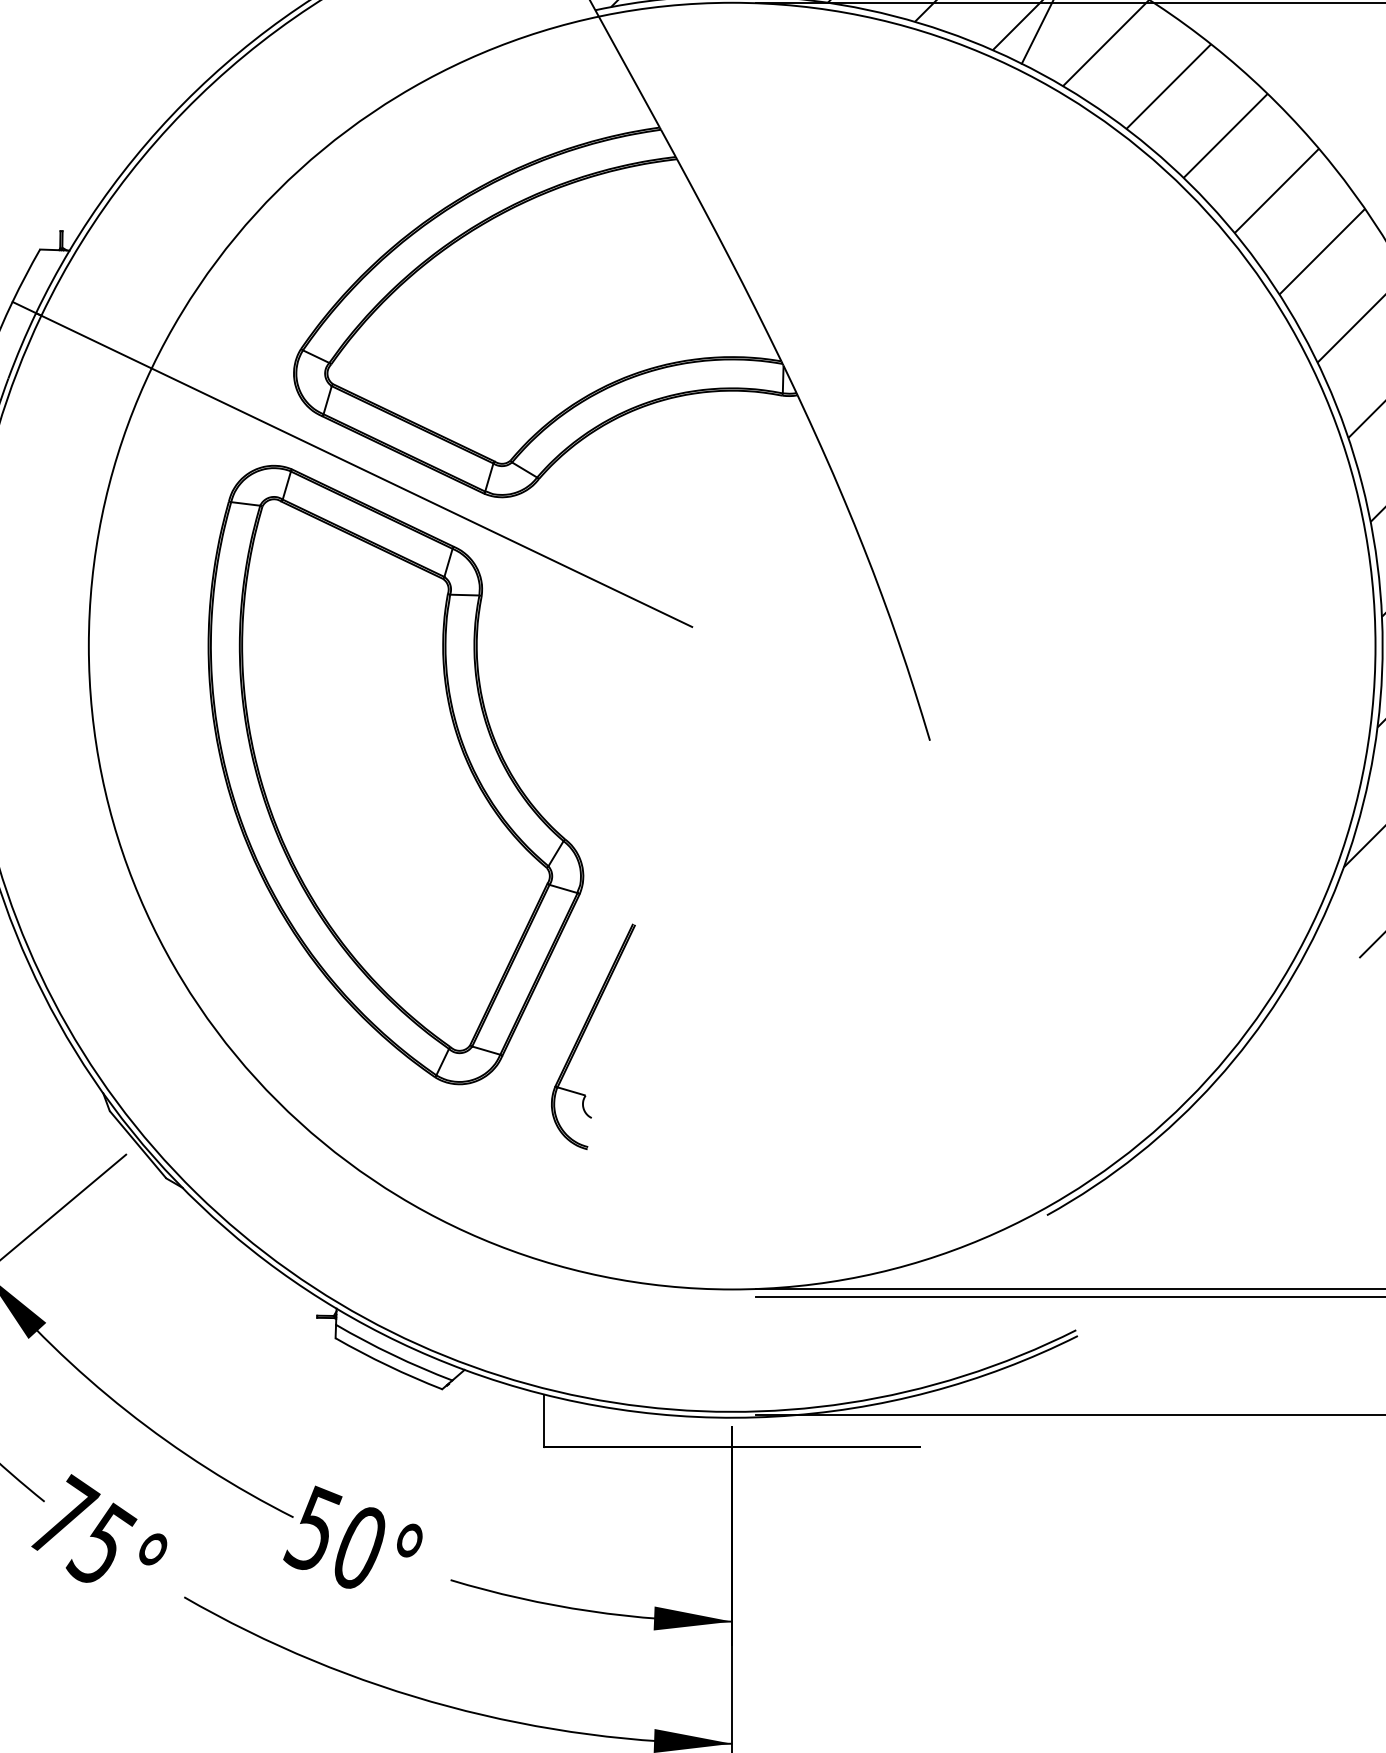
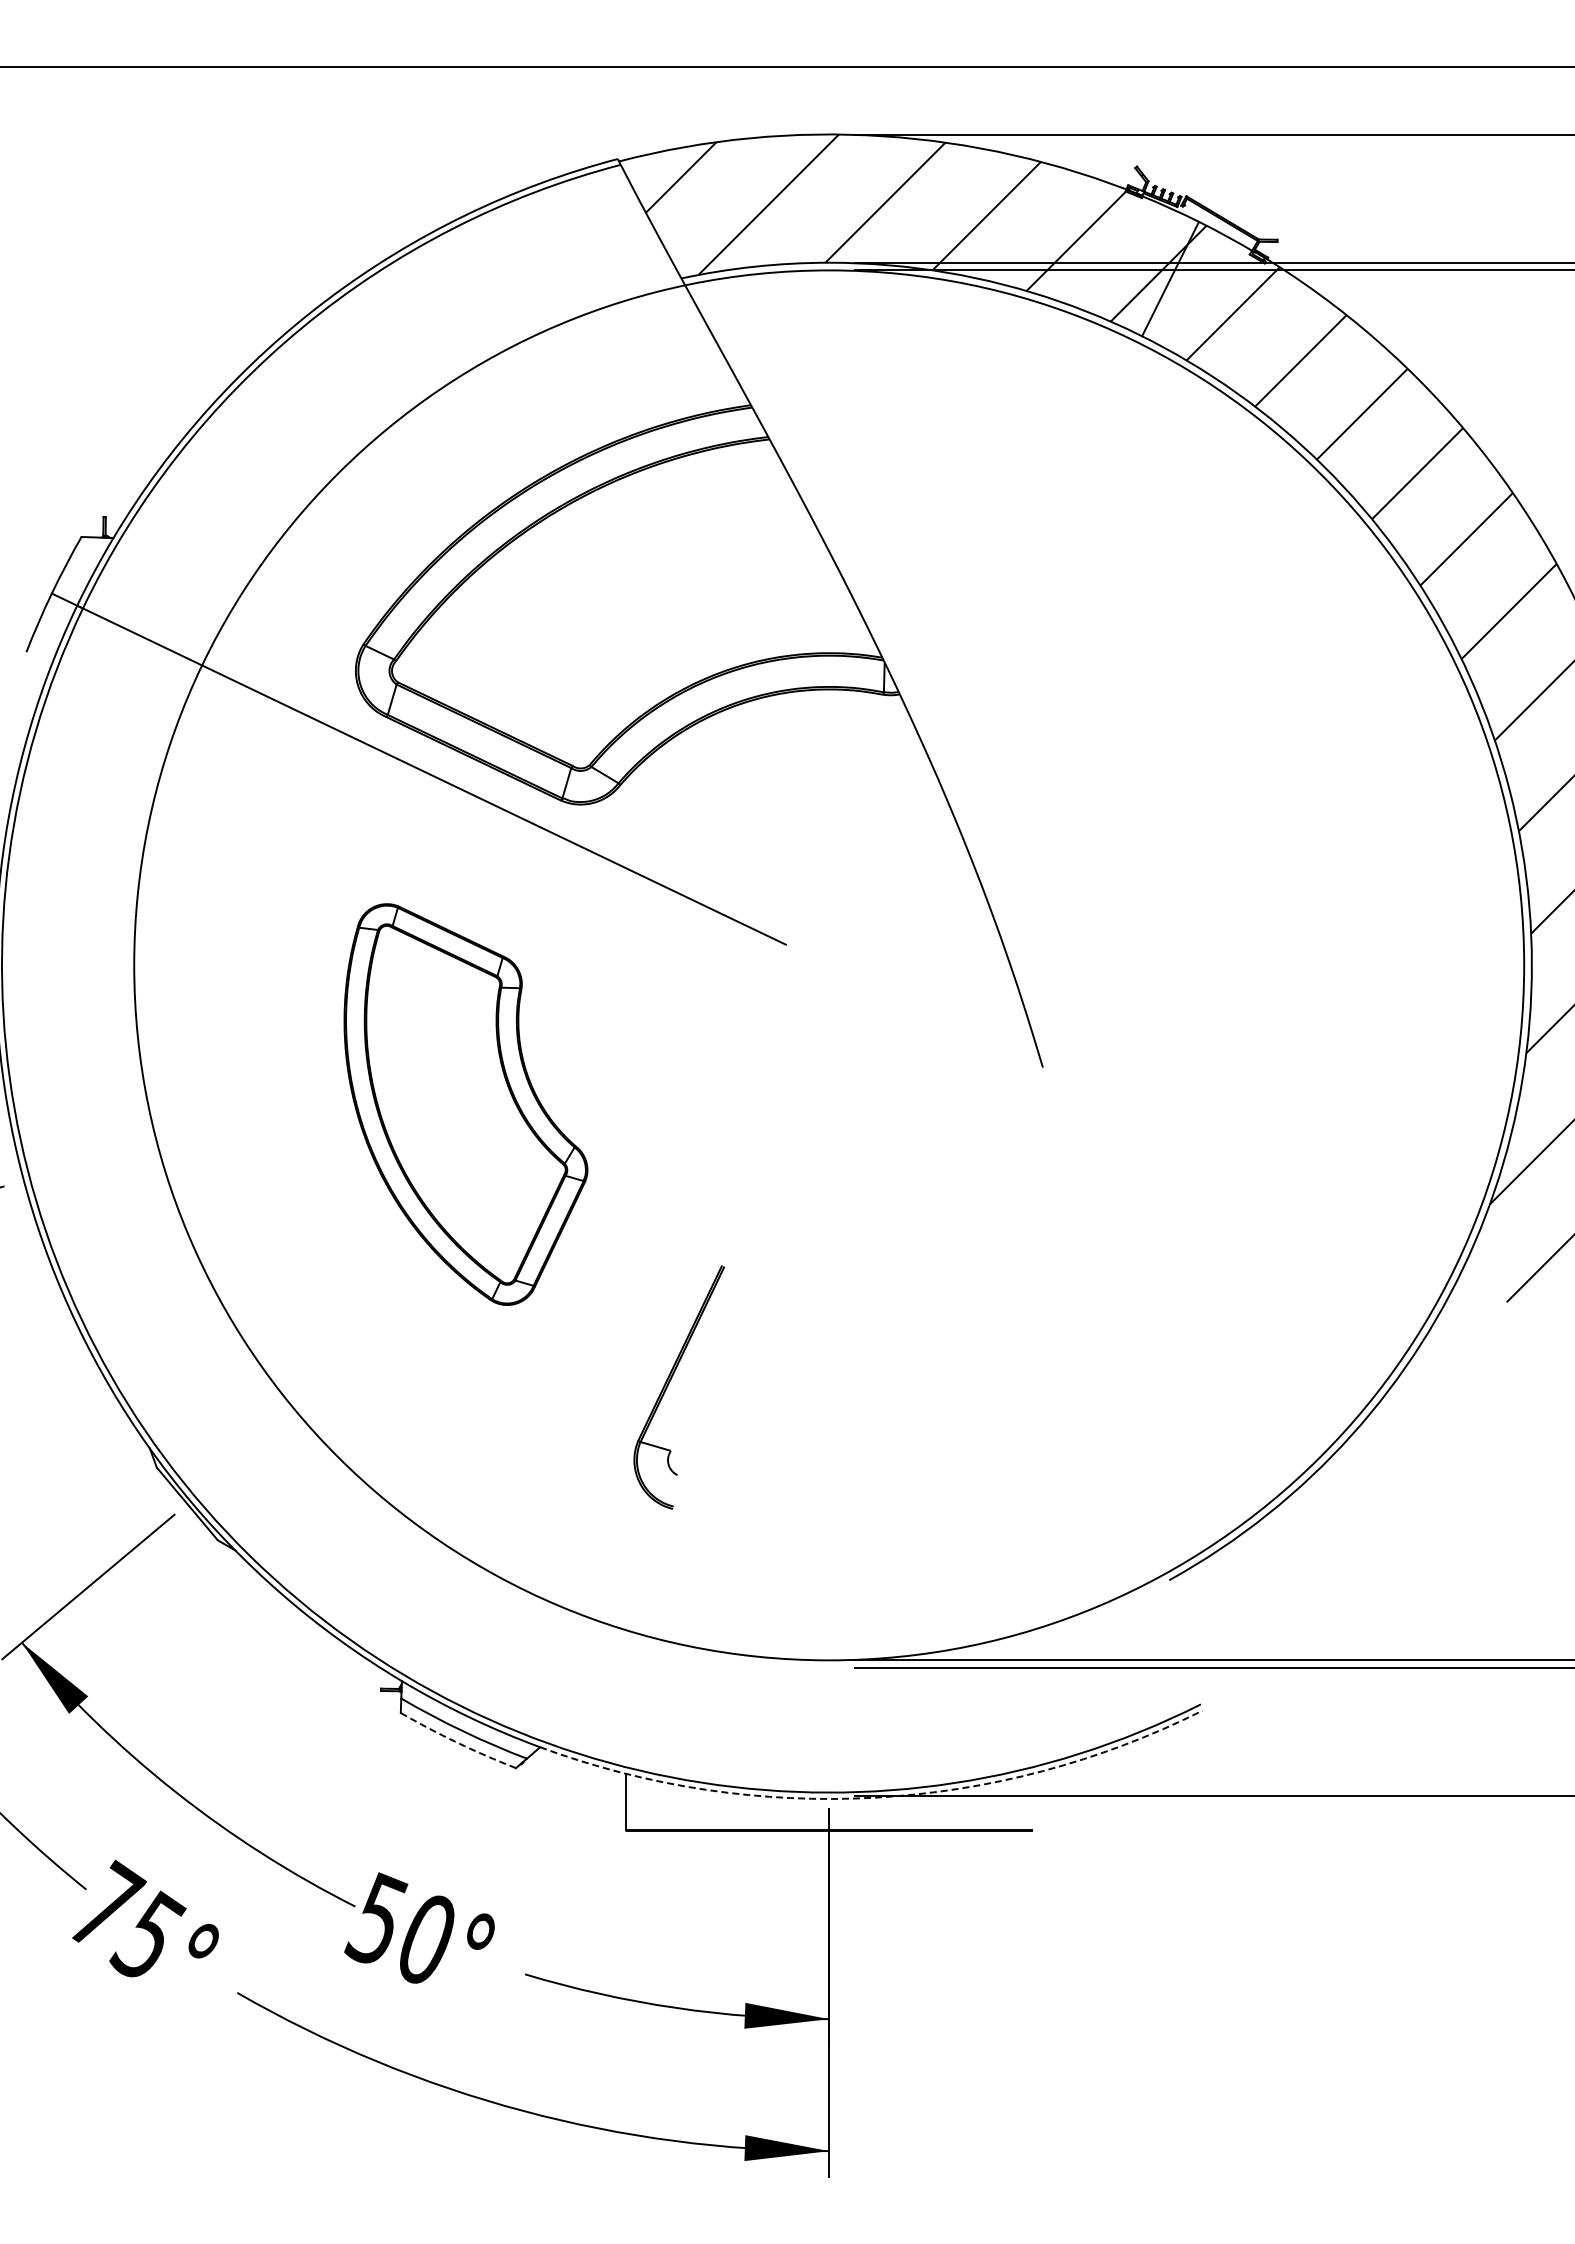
part: (395, 774) -> (465, 1104), size x0.6
arc: (388, 1365) -> (457, 1742), solid -> dashed
arc: (775, 1416) -> (875, 1797), solid -> dashed

